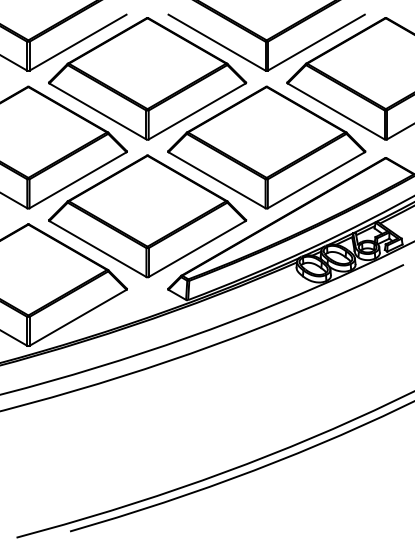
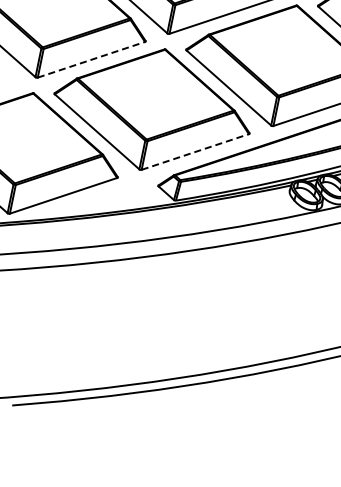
line: (78, 180) -> (91, 60), solid -> dashed
line: (197, 249) -> (195, 152), solid -> dashed

